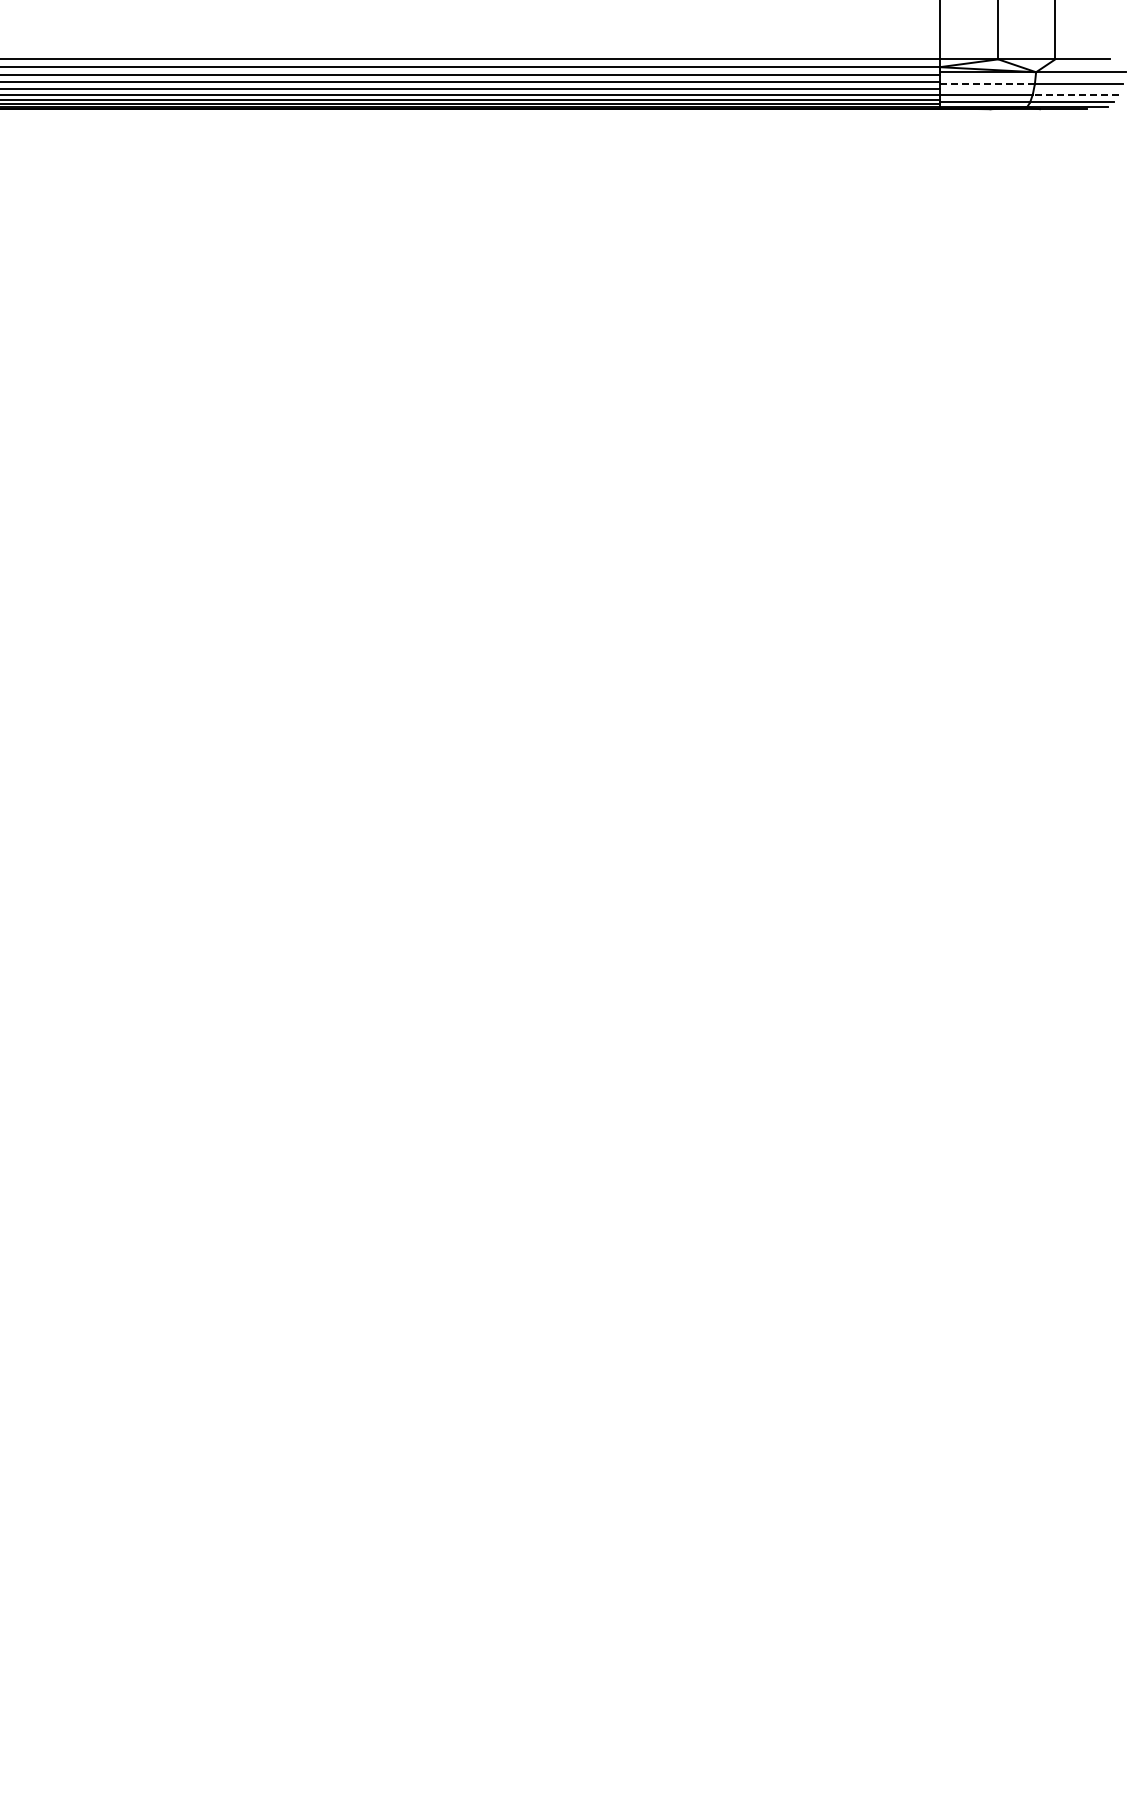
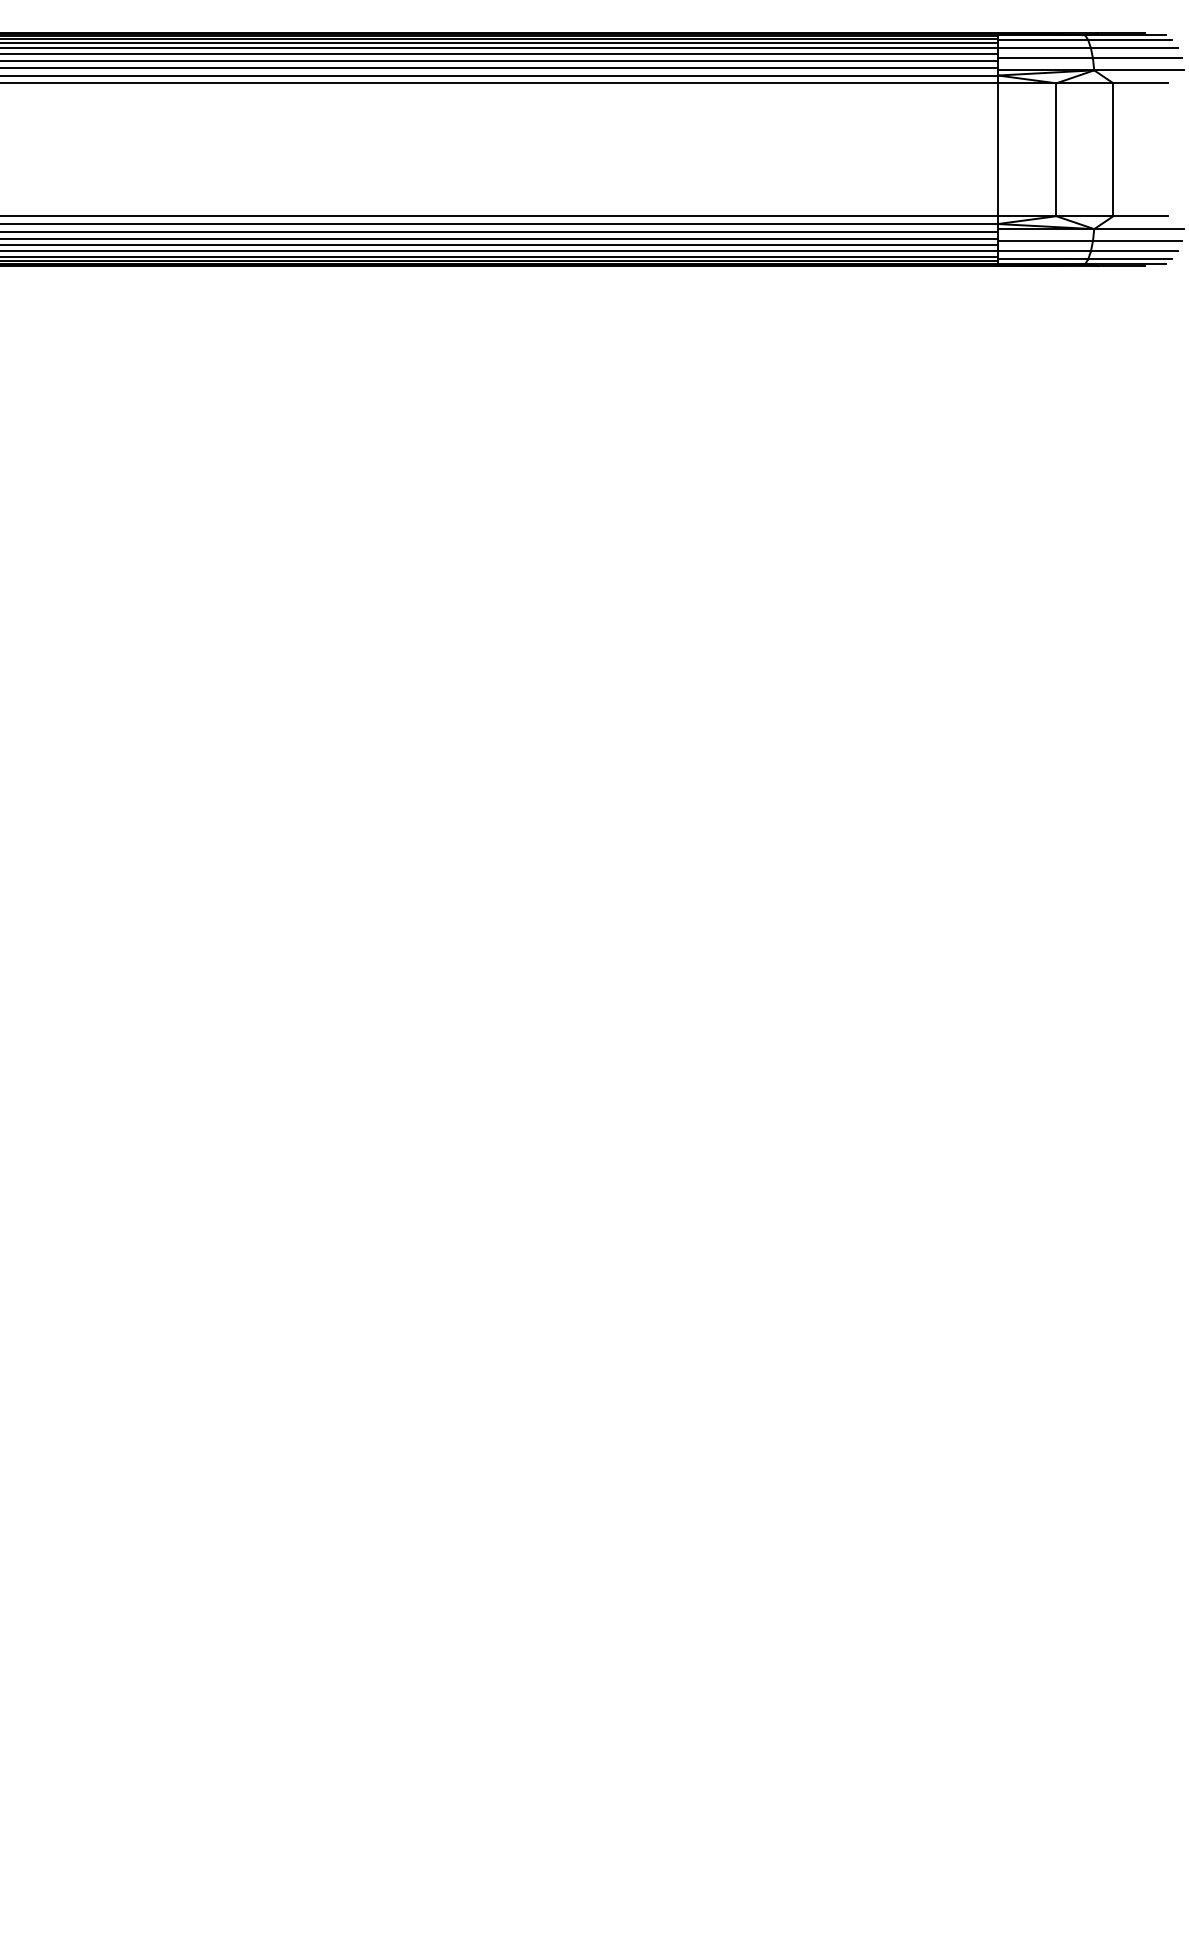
line: (987, 84) -> (1045, 241), dashed -> solid
line: (1075, 94) -> (1133, 251), dashed -> solid

